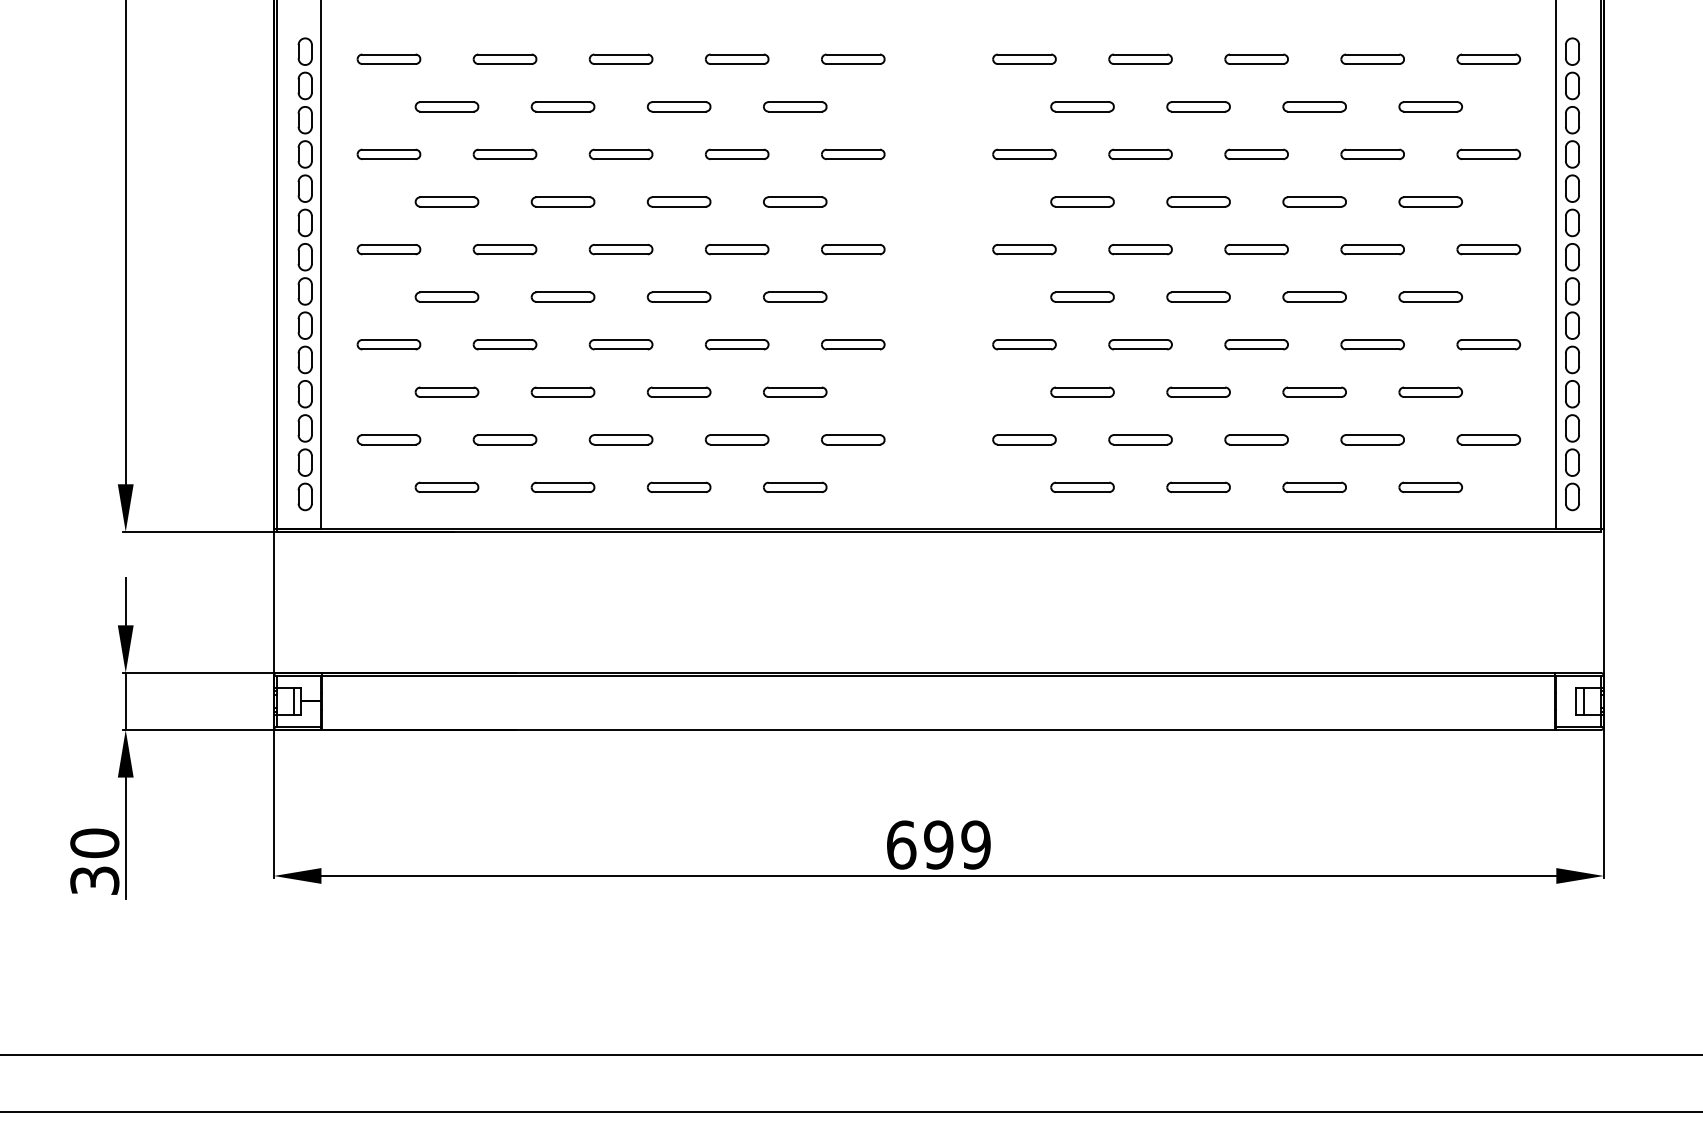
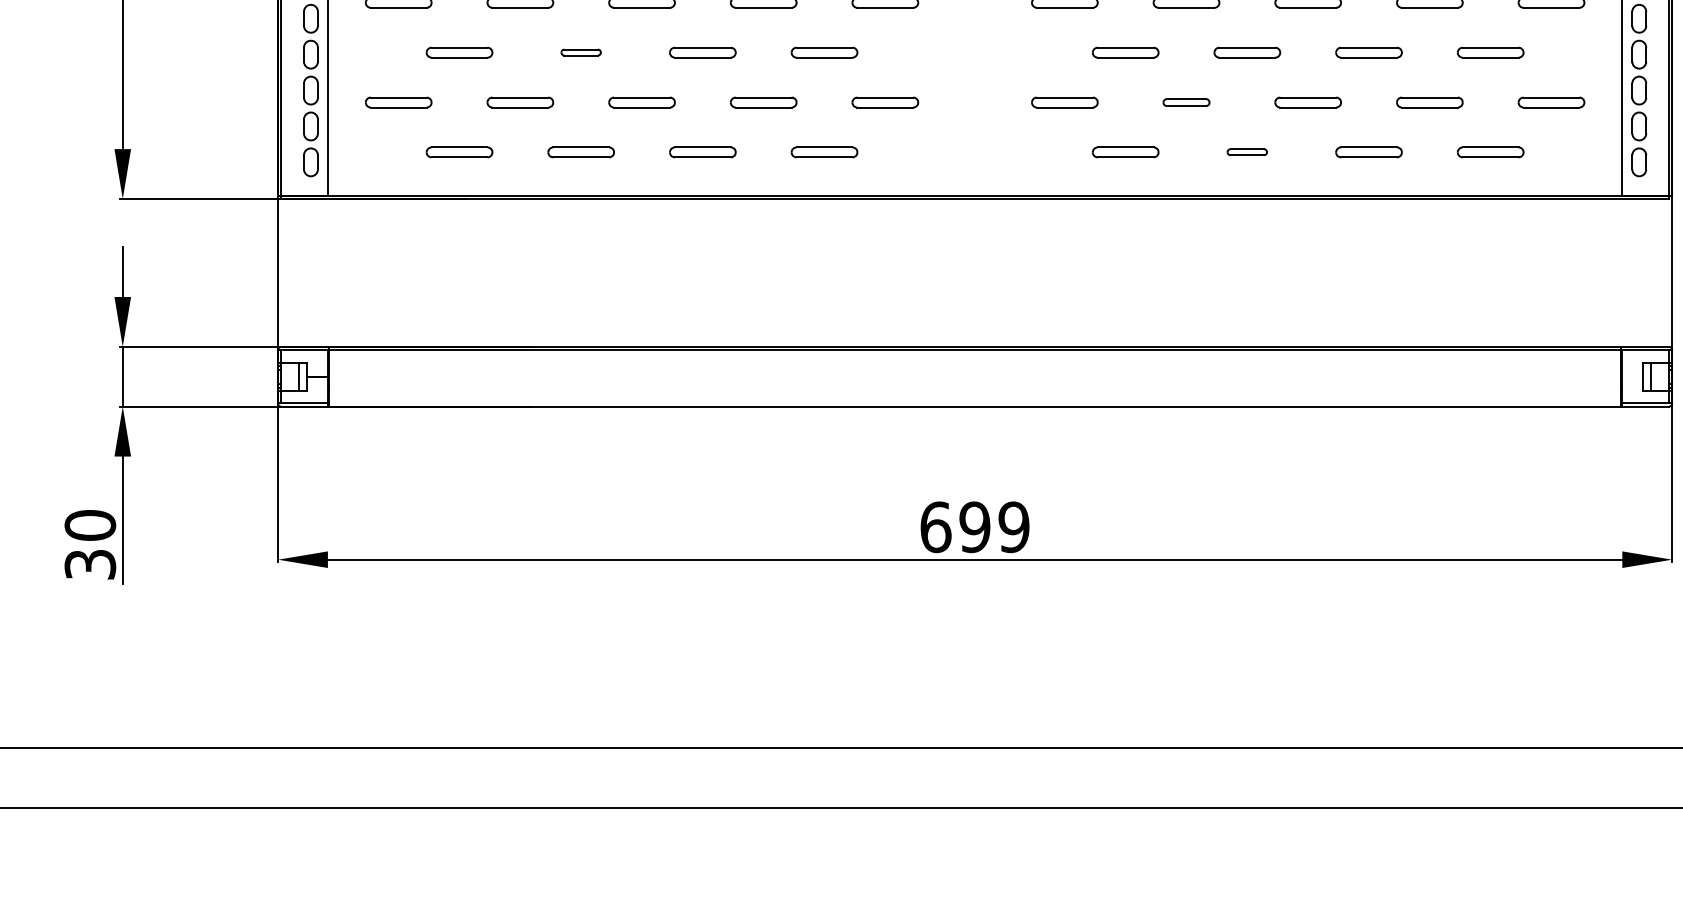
part: (562, 391) -> (580, 51), size x0.6
part: (1140, 439) -> (1186, 102), size x0.7
part: (1198, 486) -> (1247, 151), size x0.6

